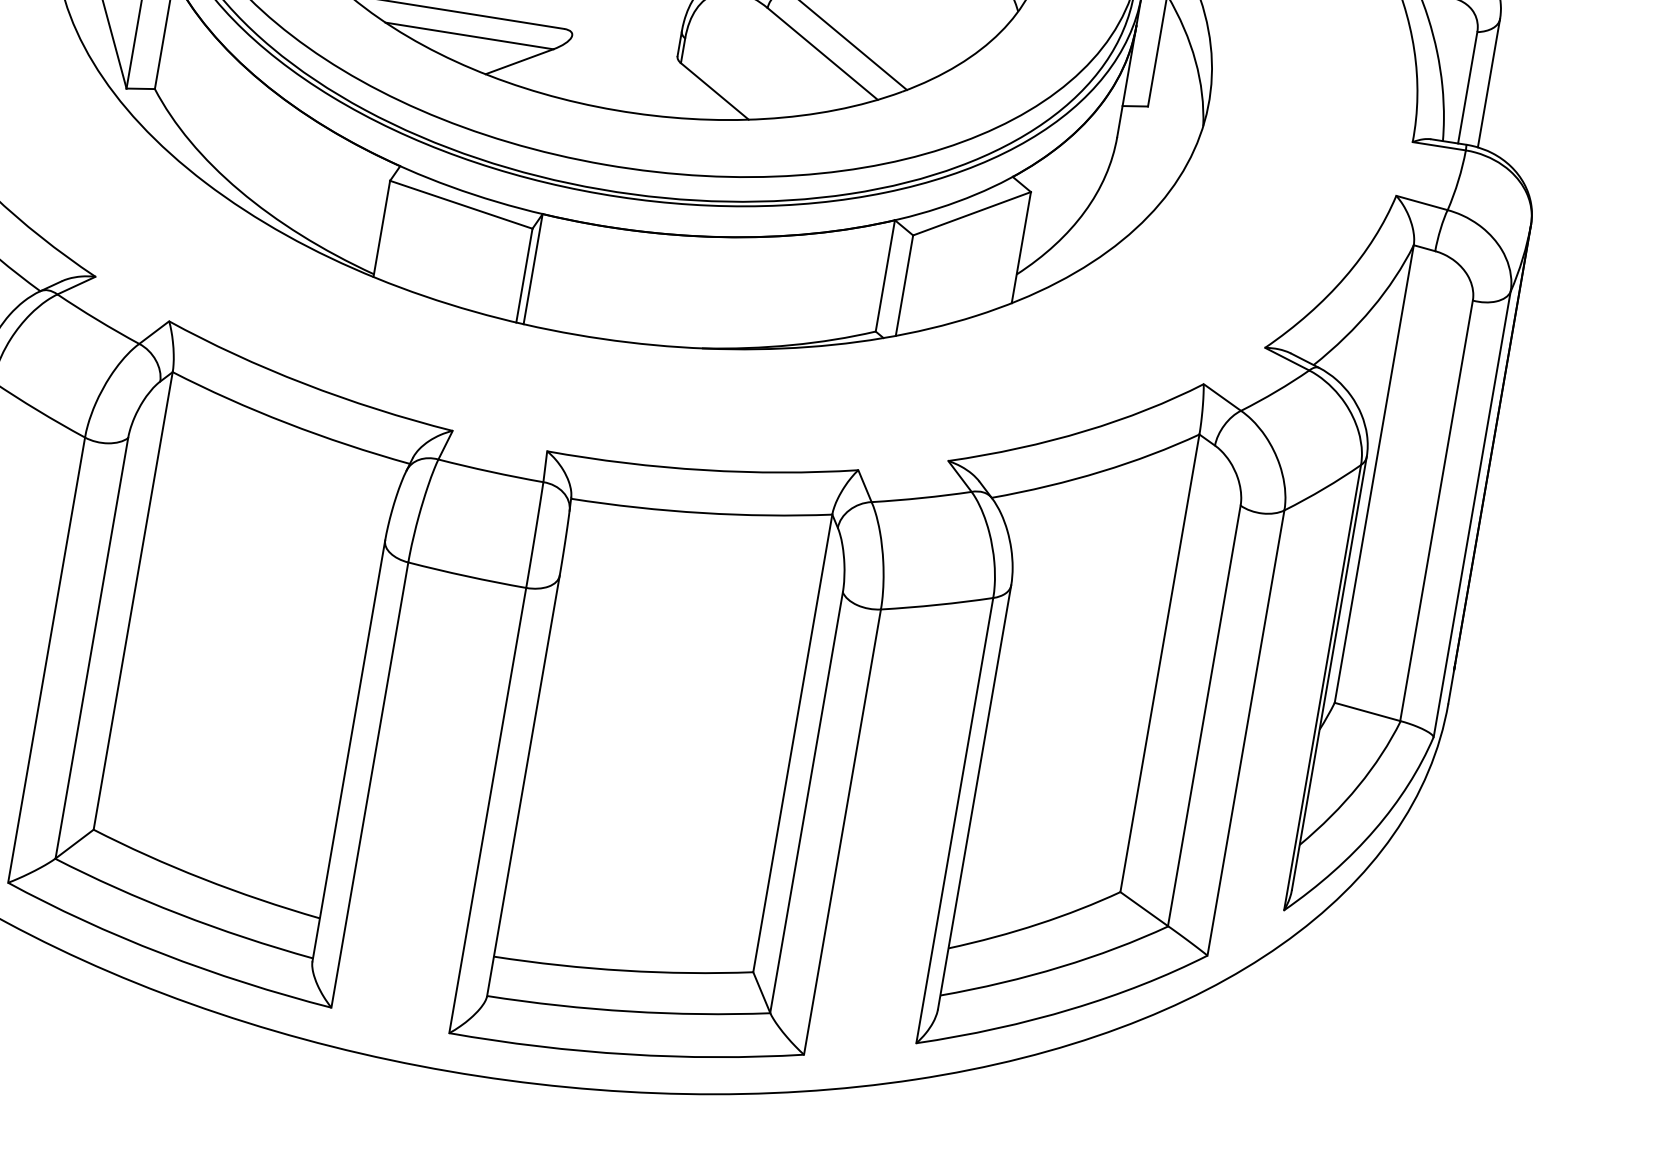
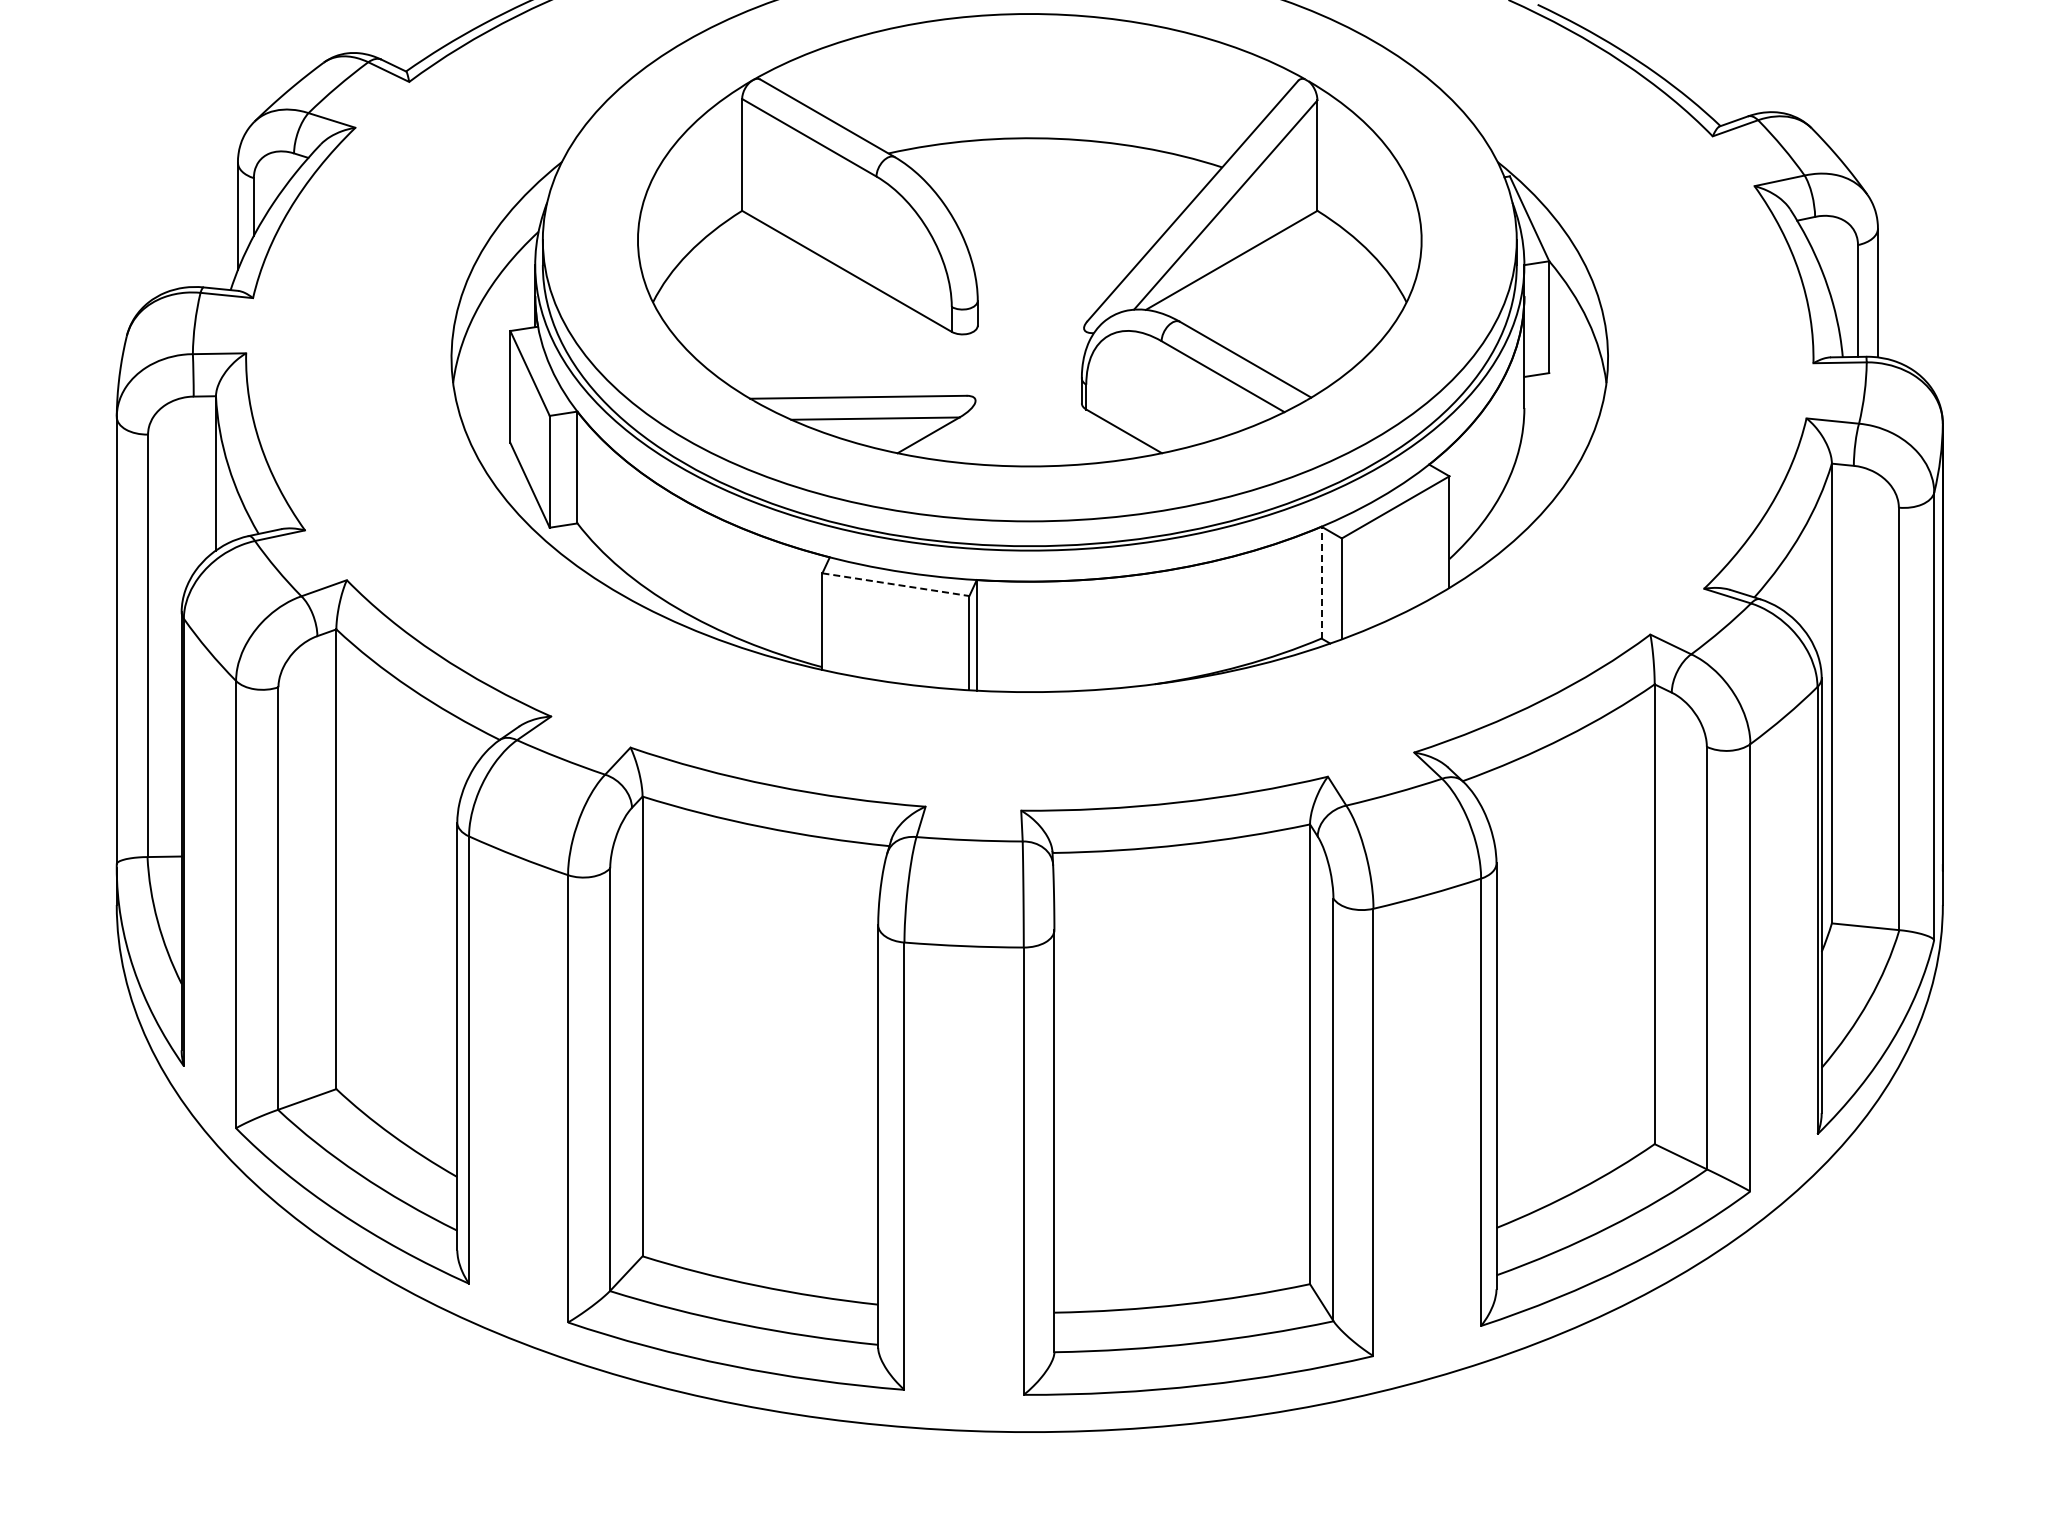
line: (461, 204) -> (896, 584), solid -> dashed
line: (885, 275) -> (1321, 582), solid -> dashed

